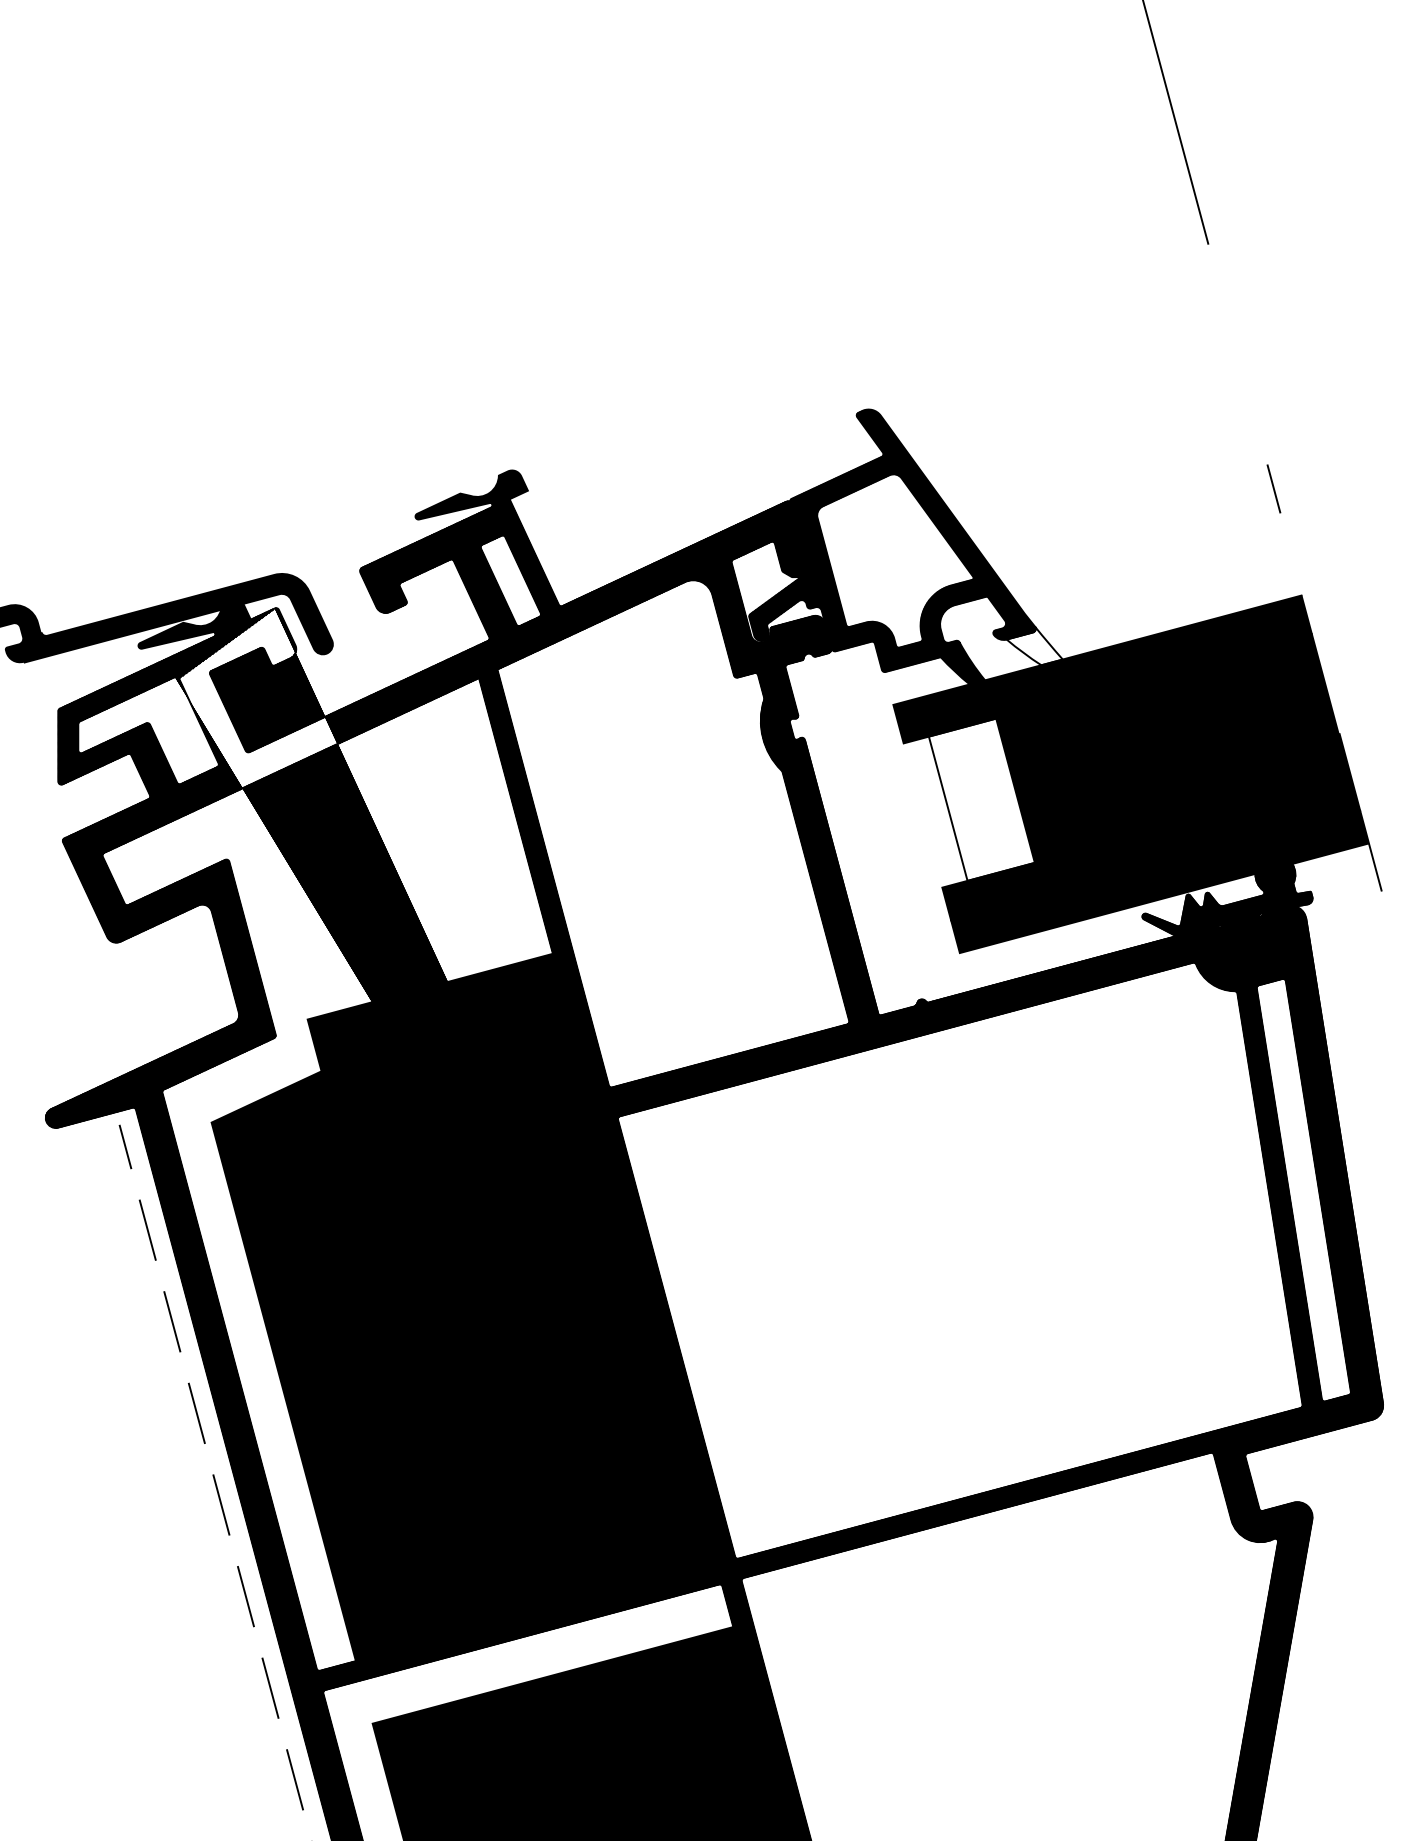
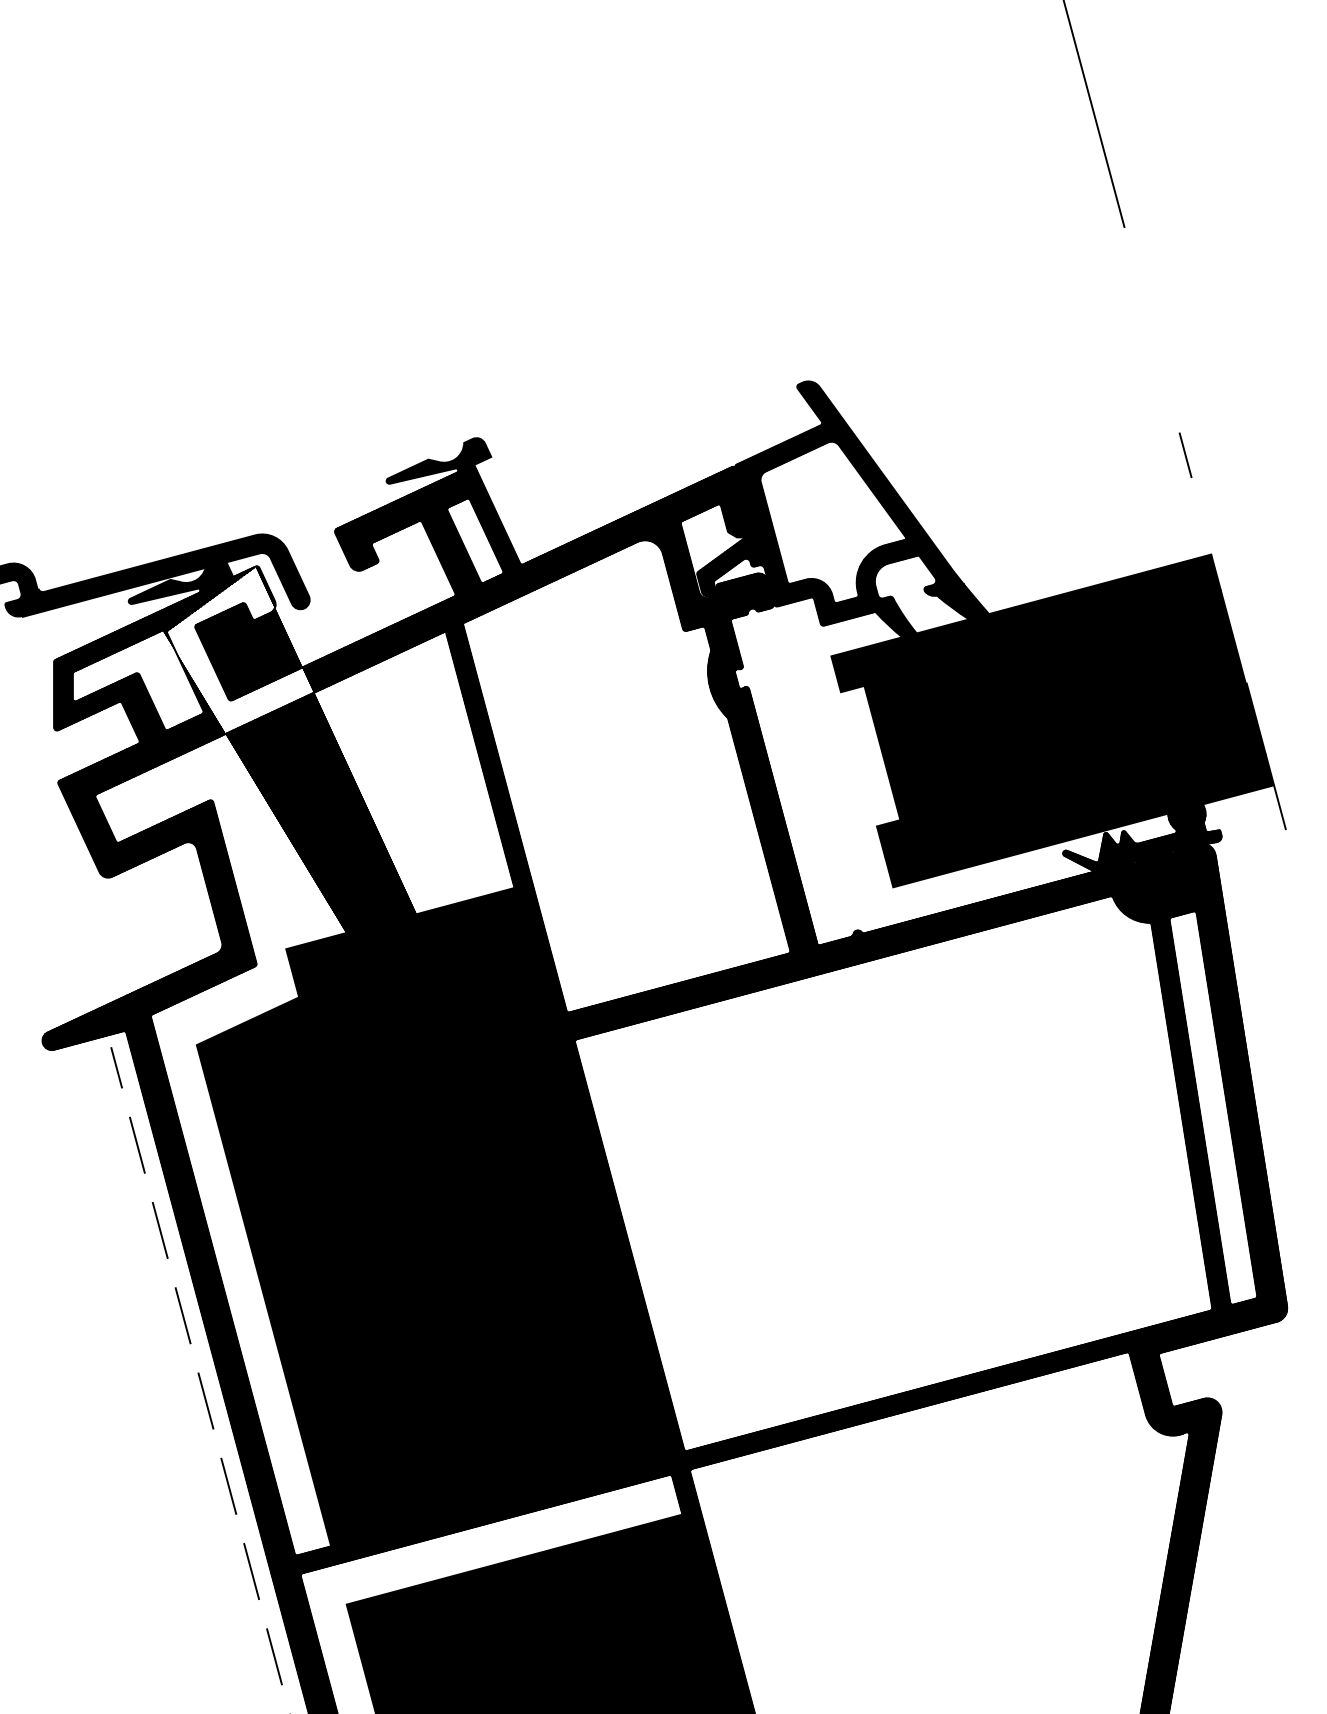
fill: (1034, 645) -> (962, 601), added
fill: (981, 799) -> (913, 744), added

